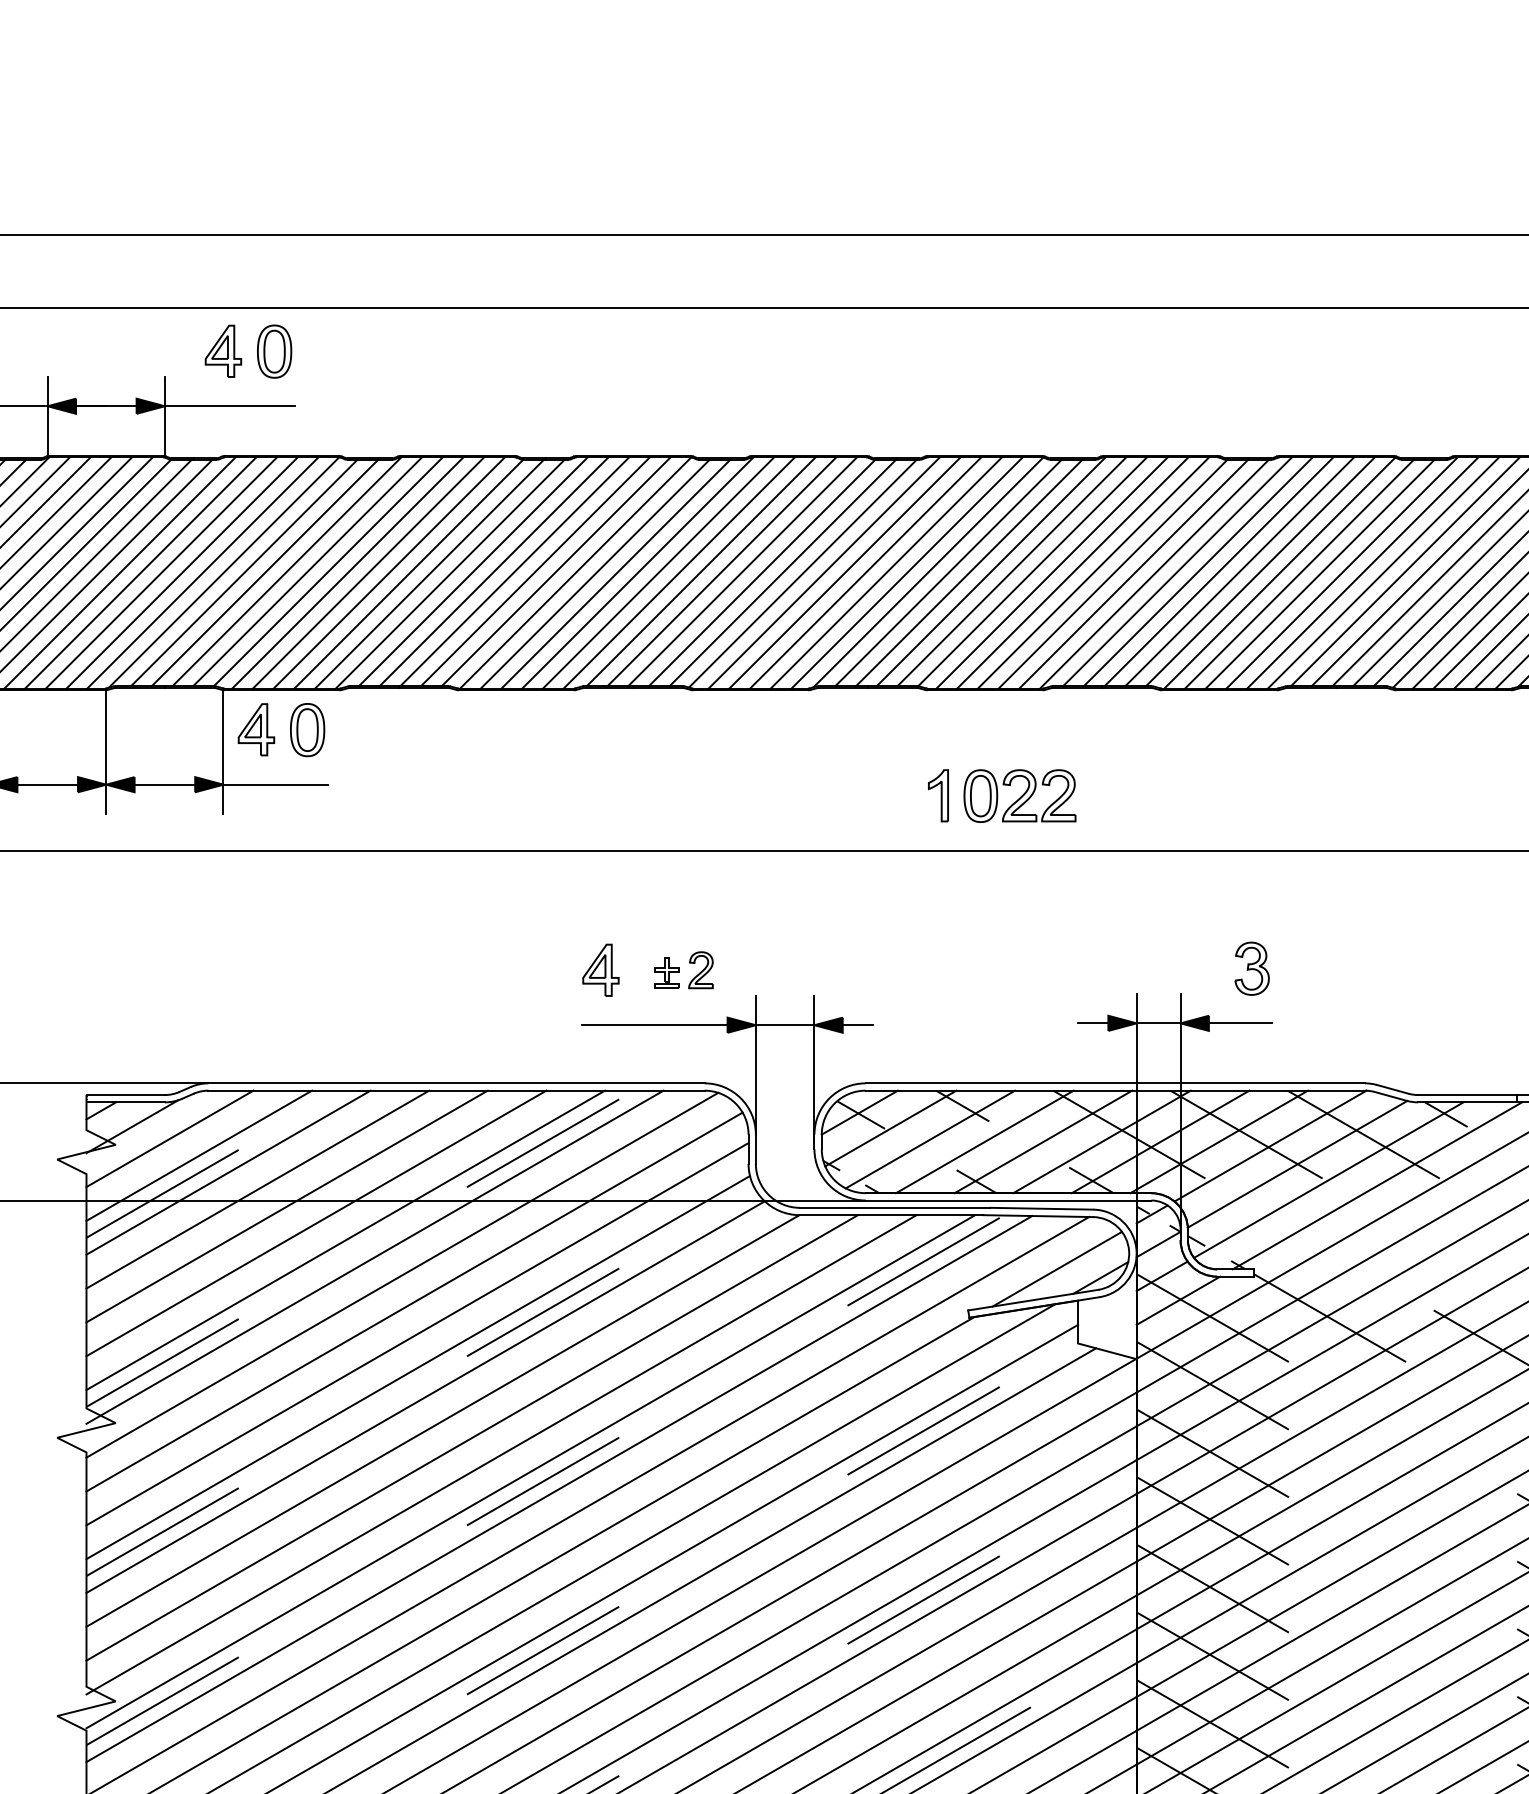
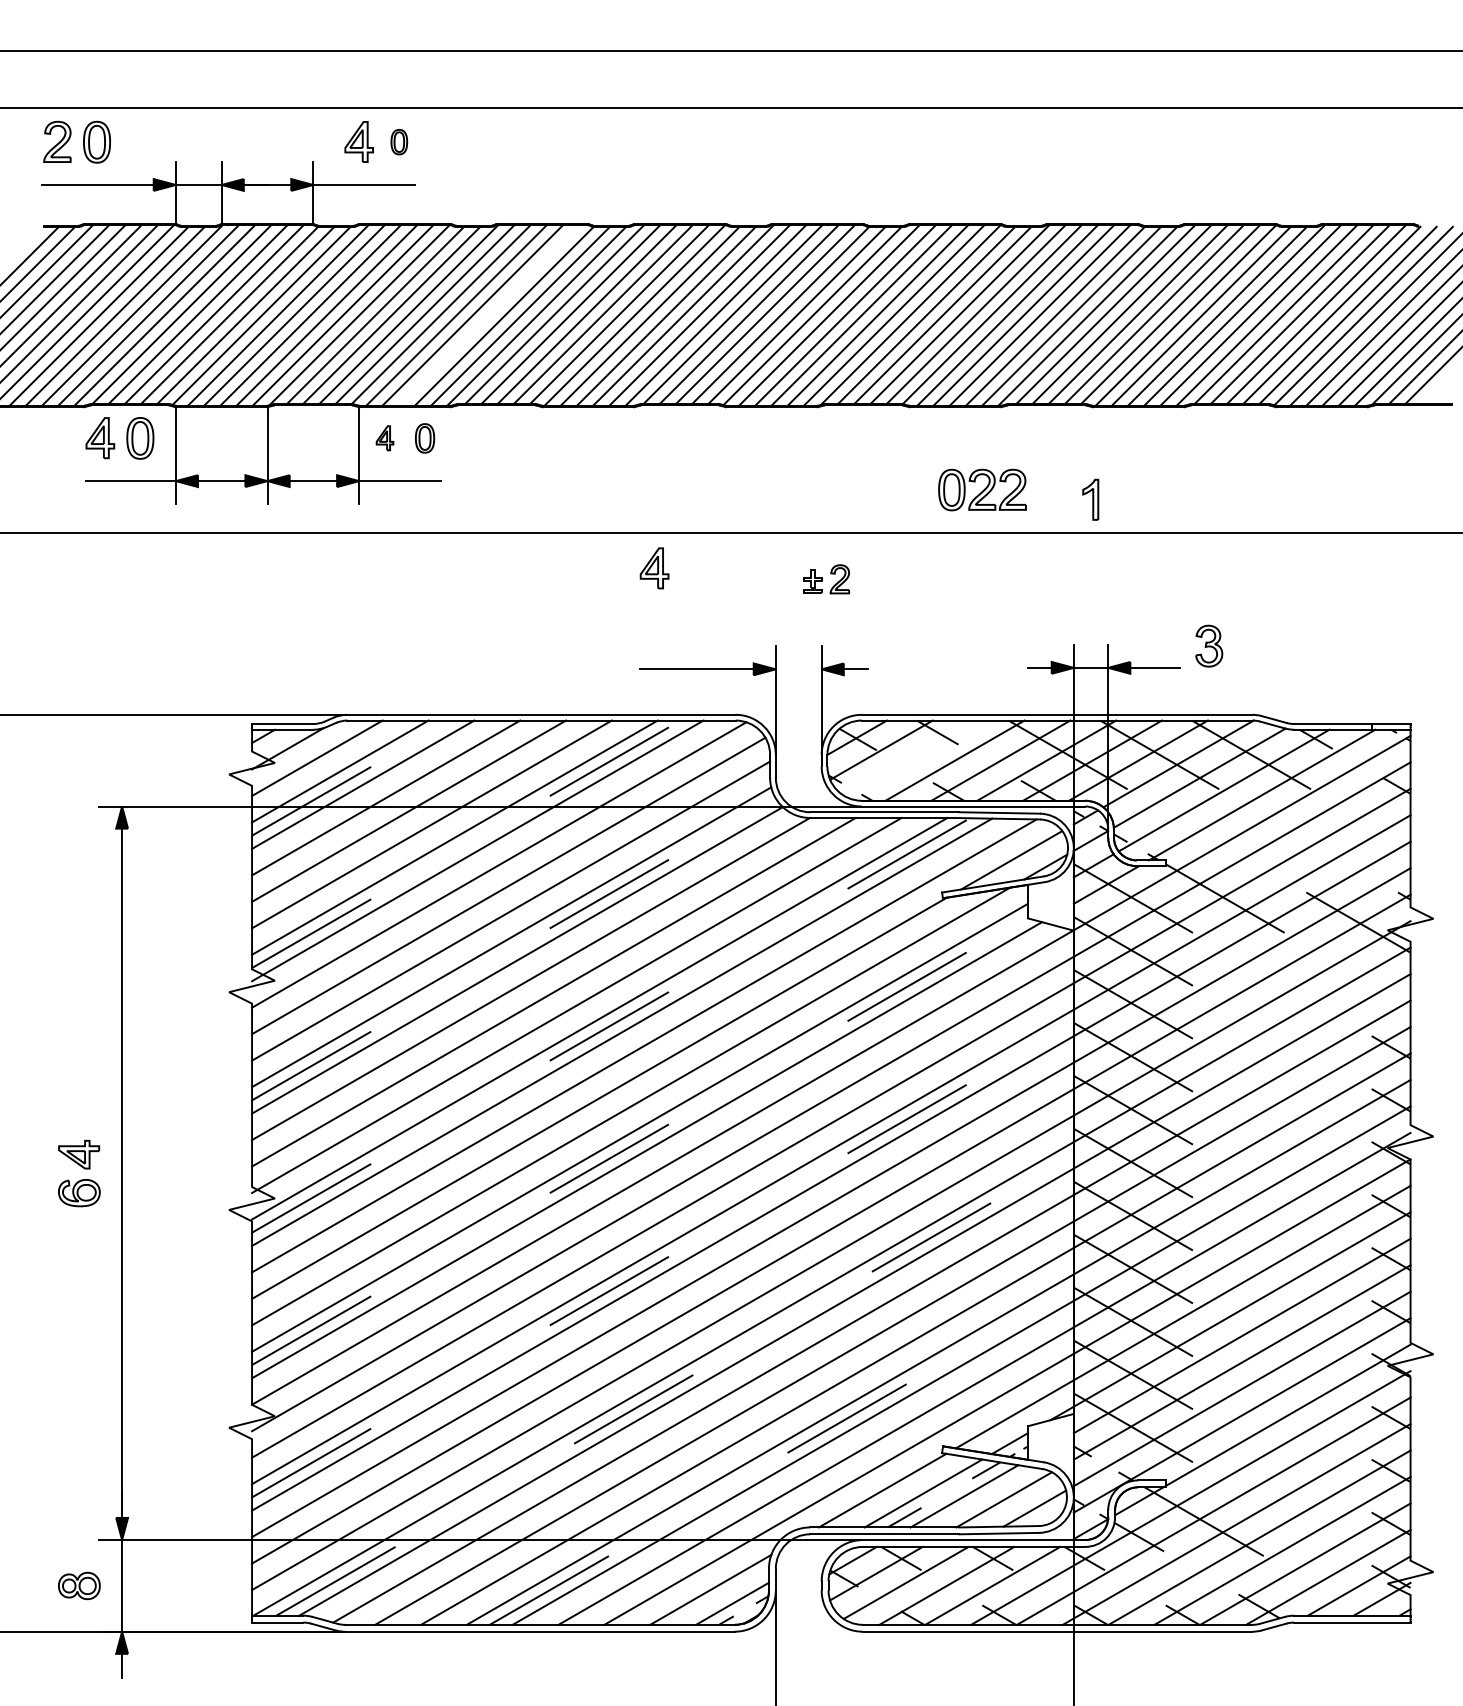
part: (274, 350) -> (399, 141), size x0.6
line: (388, 573) -> (488, 315), removed
part: (255, 730) -> (384, 438), size x0.6
part: (306, 730) -> (424, 438), size x0.7
part: (938, 795) -> (1090, 499), moved
part: (1252, 967) -> (1209, 645), moved
part: (600, 970) -> (654, 568), moved
part: (683, 970) -> (826, 579), moved
line: (784, 1025) -> (798, 669), removed
line: (930, 1139) -> (912, 758), removed

